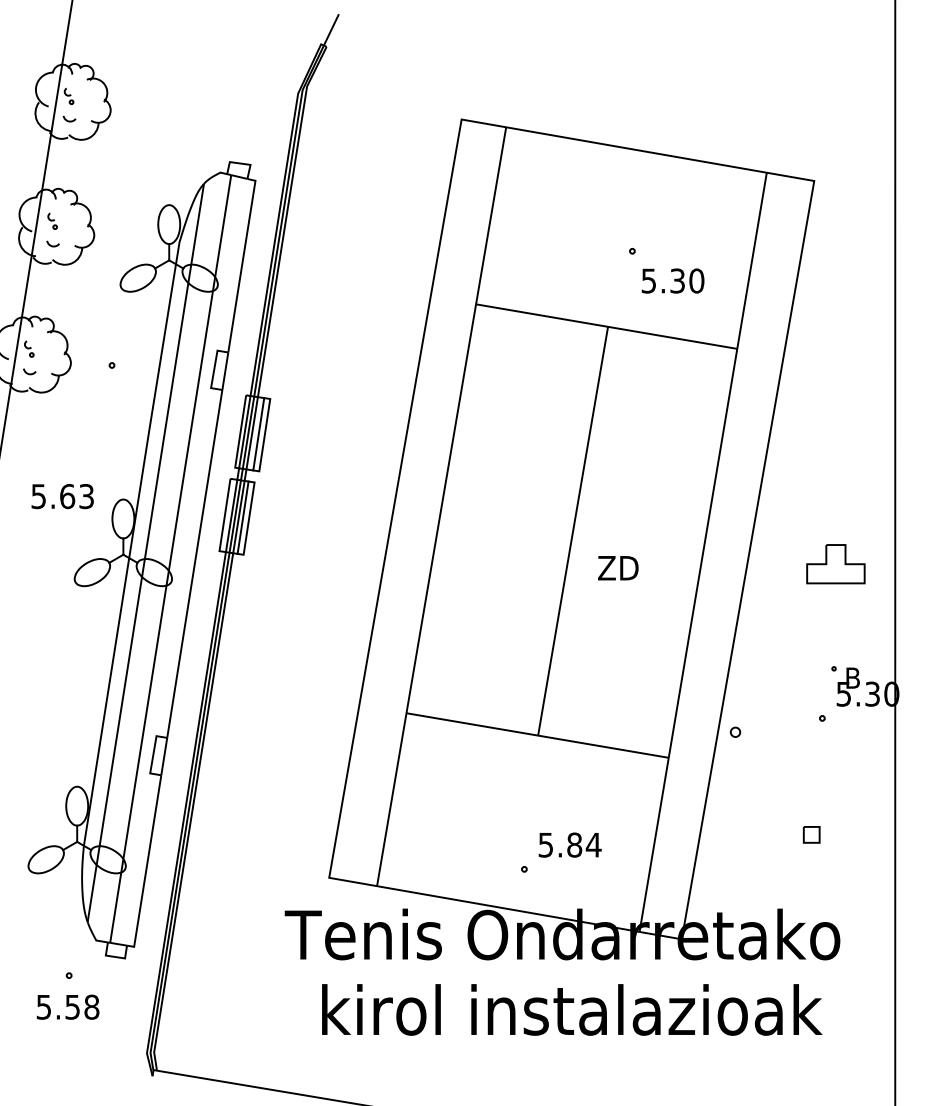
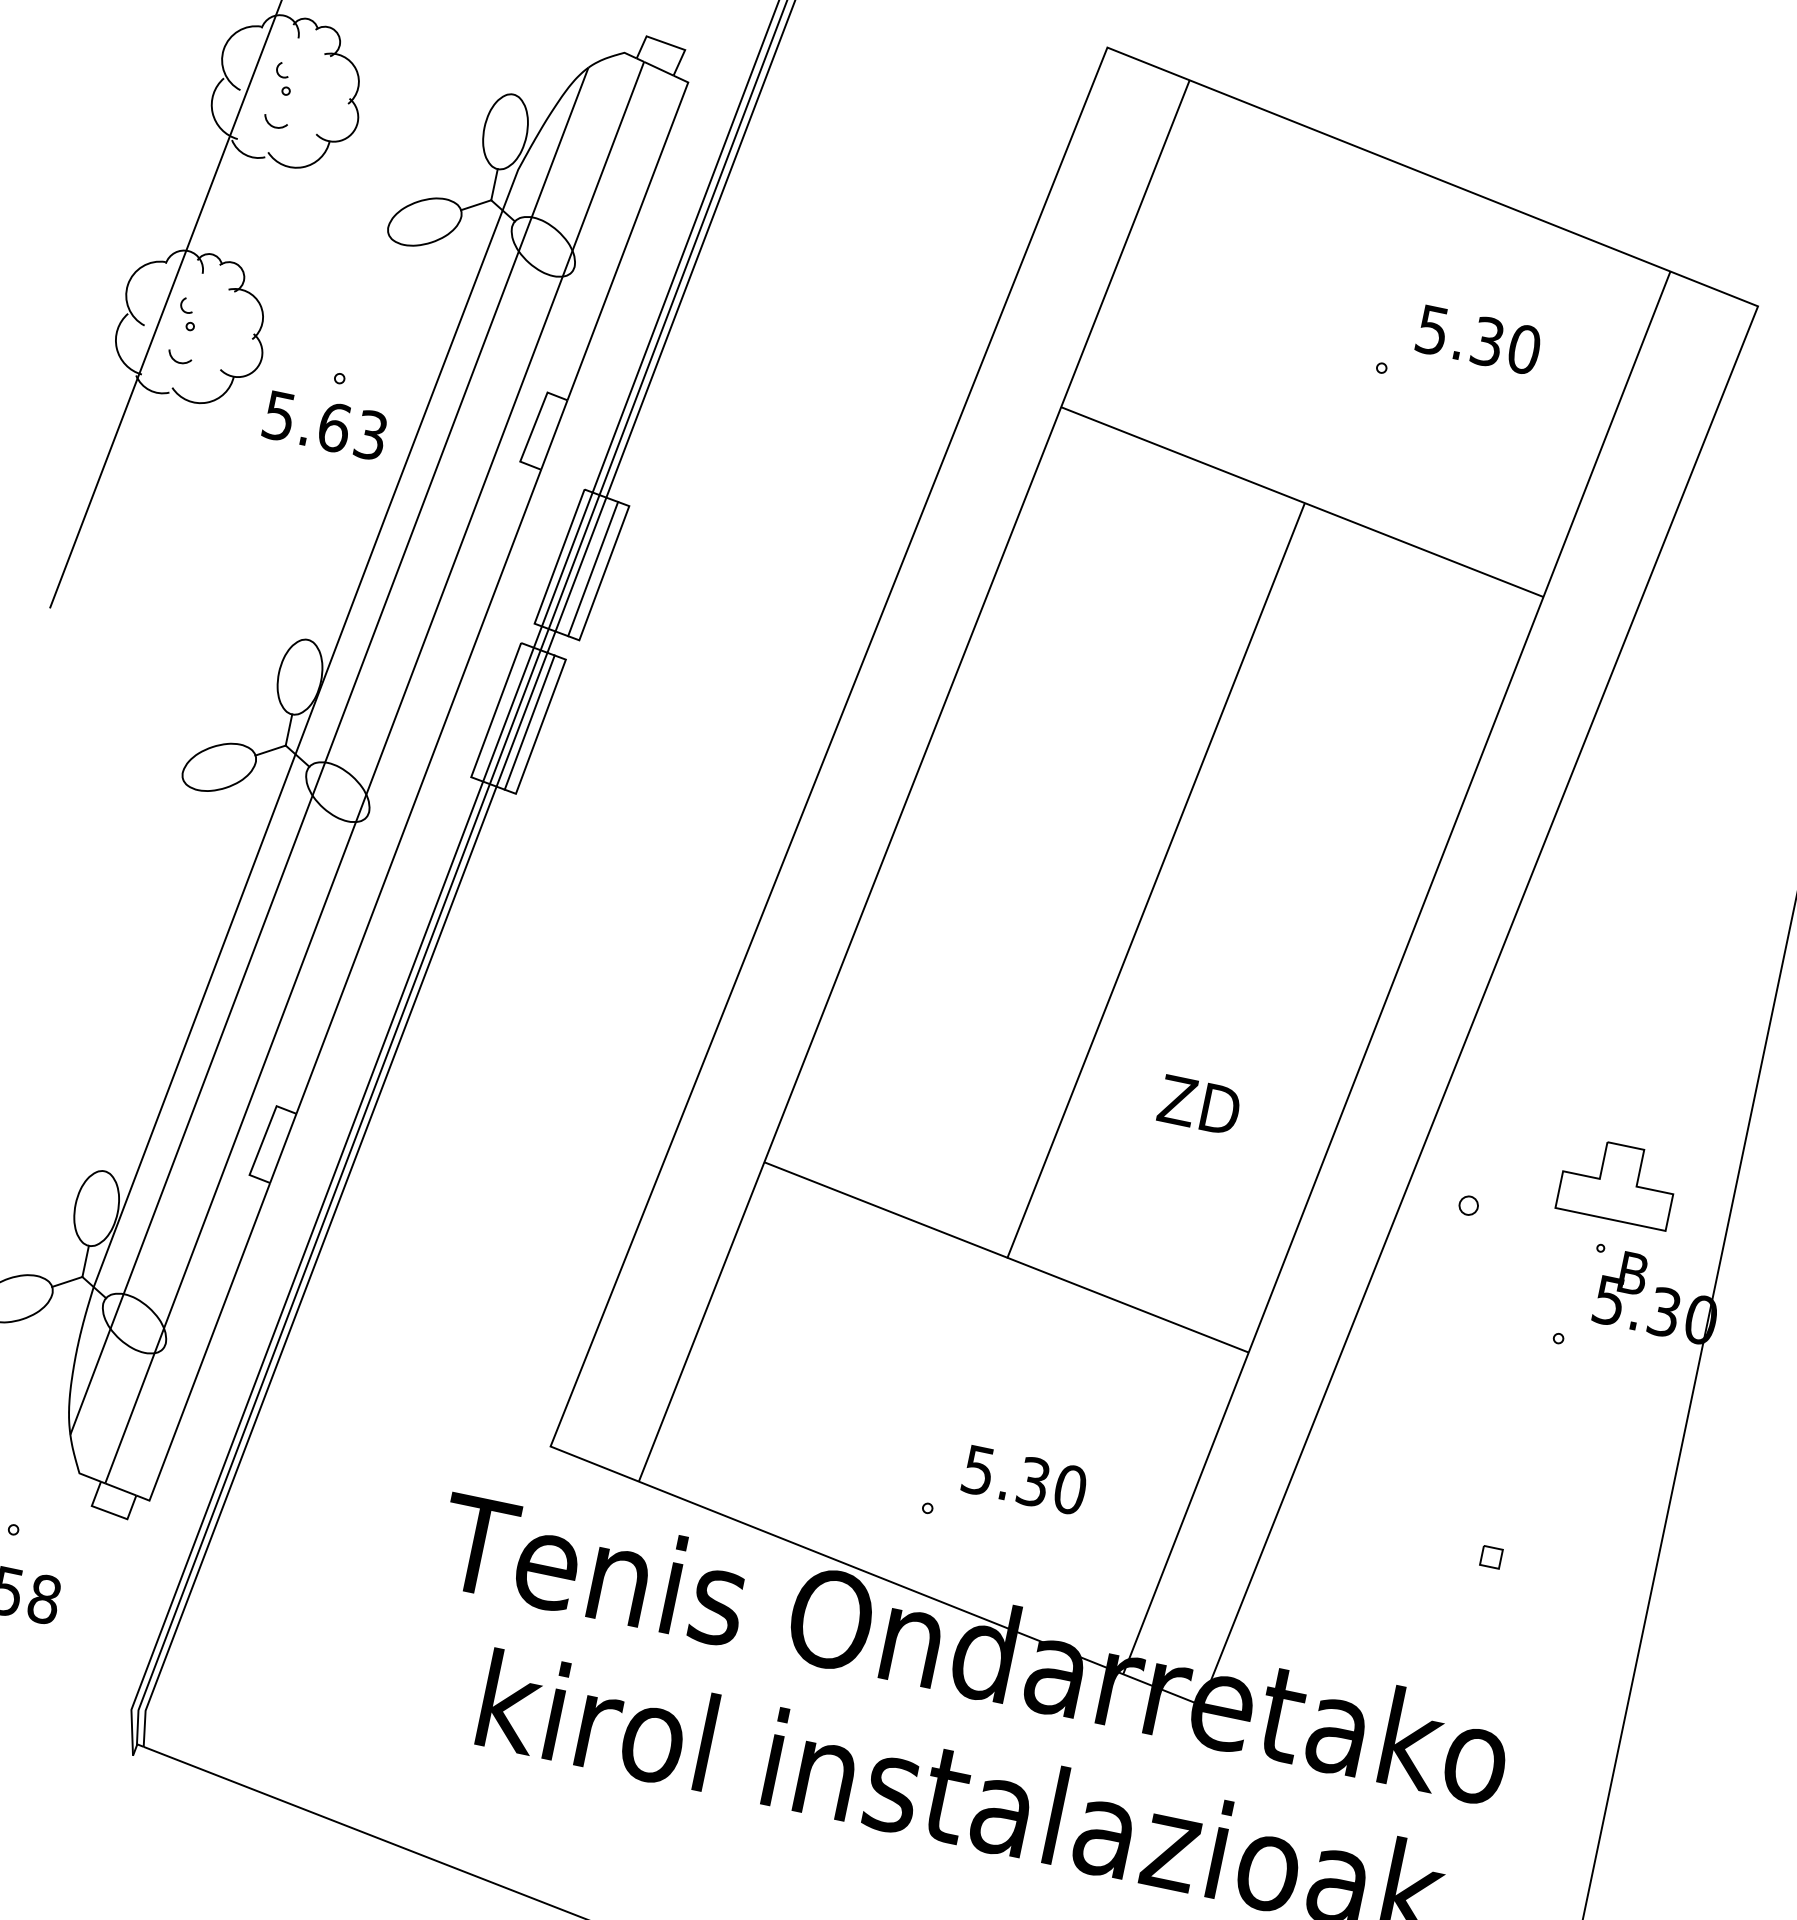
text: (672, 280) -> (1477, 338), moved
text: (62, 496) -> (324, 425), moved
part: (835, 564) -> (1617, 1183), moved
text: (618, 568) -> (1199, 1105), moved
part: (735, 731) -> (1469, 1204), moved
part: (811, 834) -> (1491, 1556), size x0.62
text: (584, 844) -> (1052, 1484), 5.84 -> 5.30

